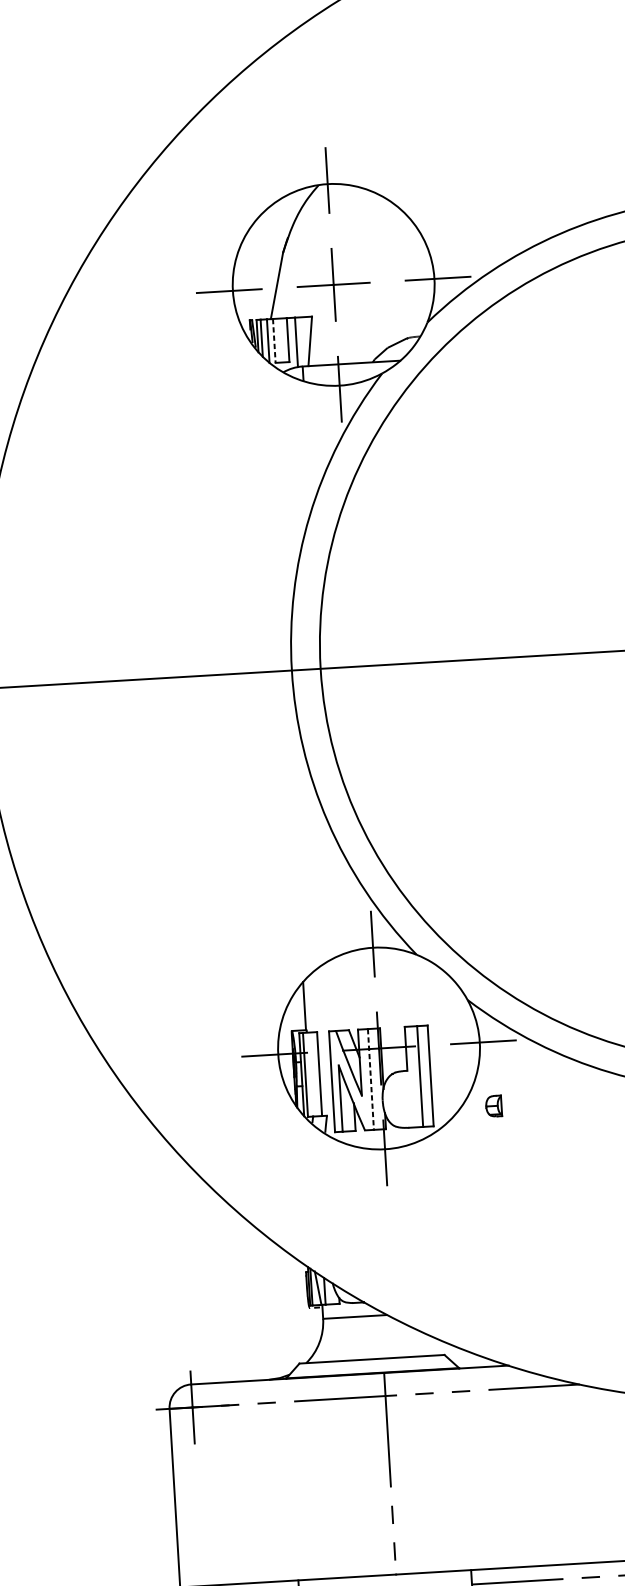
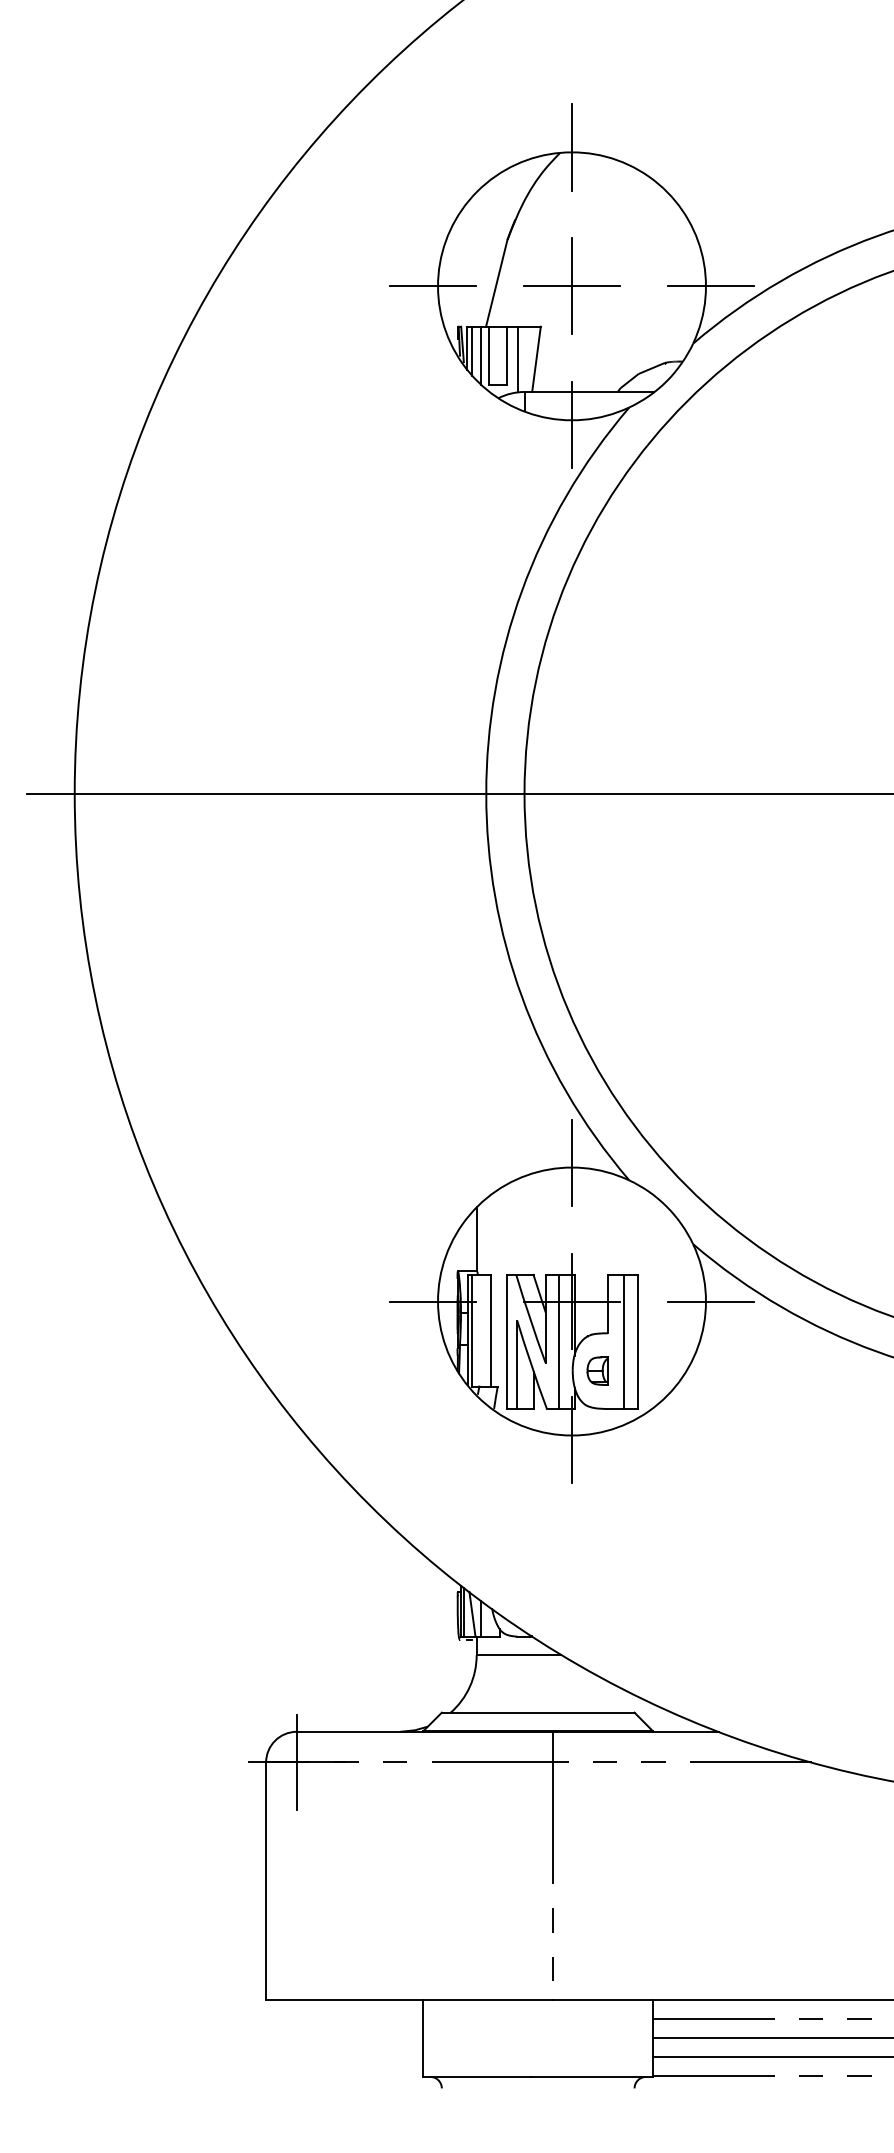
line: (274, 341) -> (488, 356), dashed -> solid
line: (370, 1079) -> (558, 1341), dashed -> solid
part: (493, 1105) -> (597, 1370), moved

